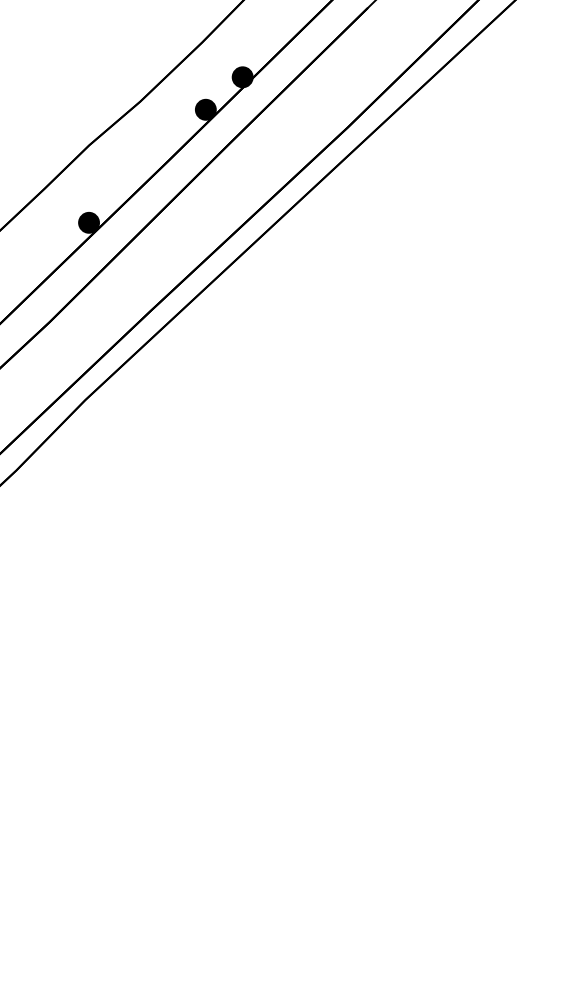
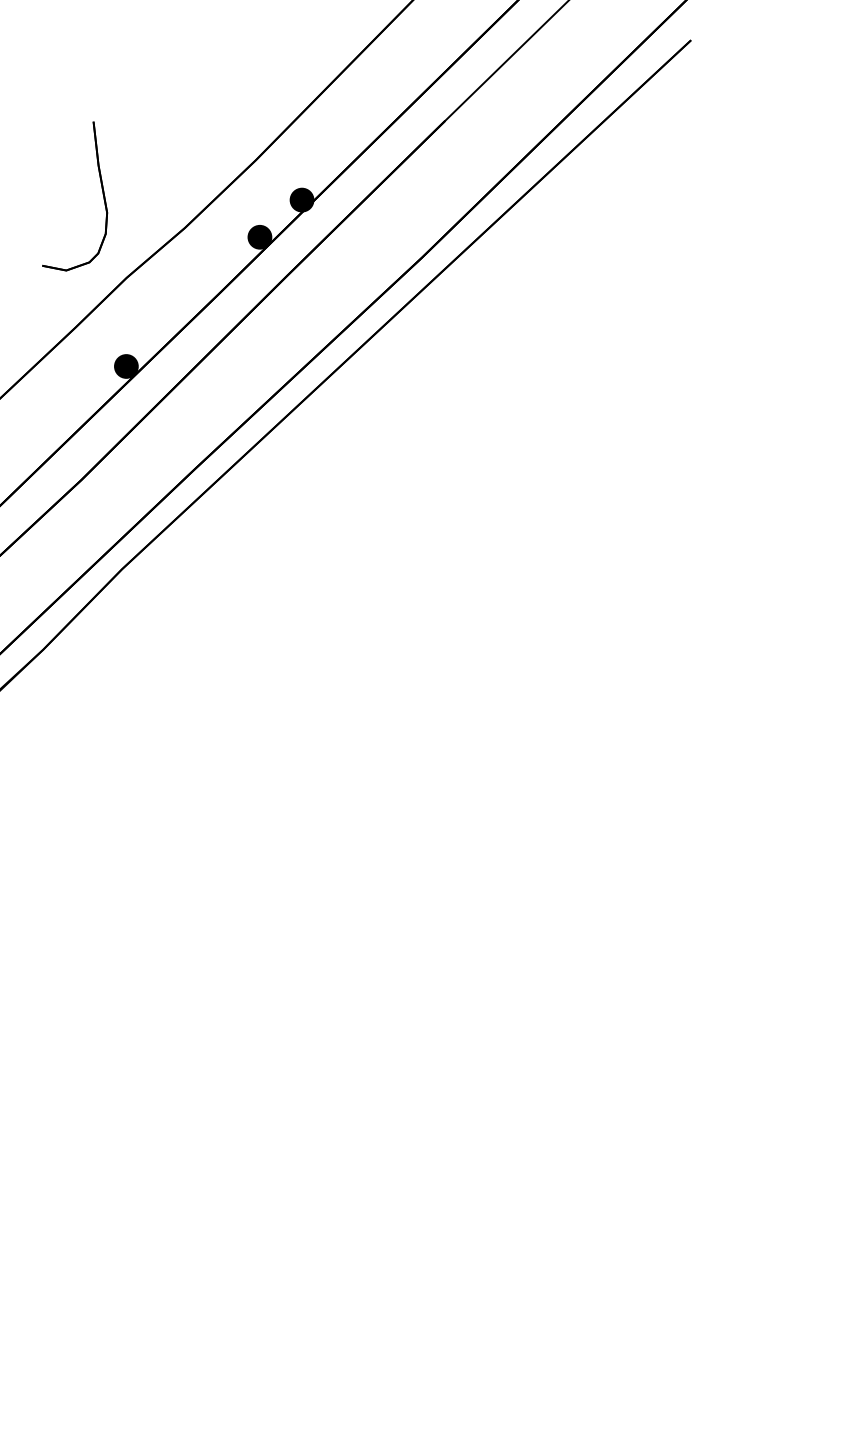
part: (68, 72) -> (102, 194), added

